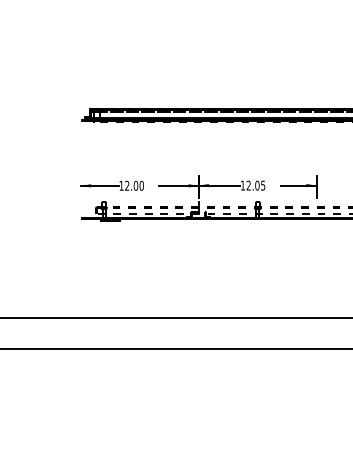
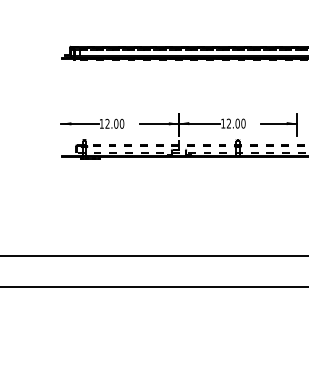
text: (263, 185) -> (243, 123), 12.05 -> 12.00

